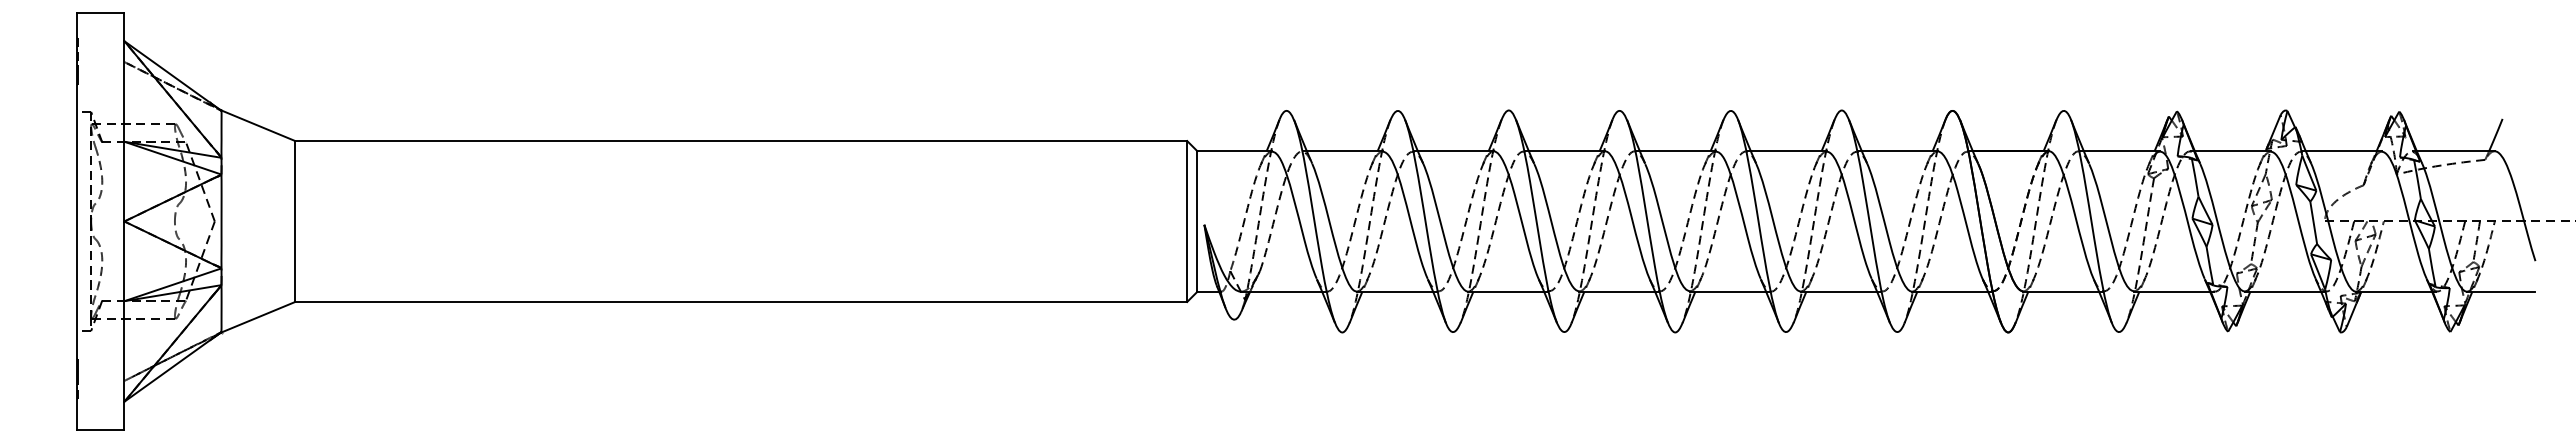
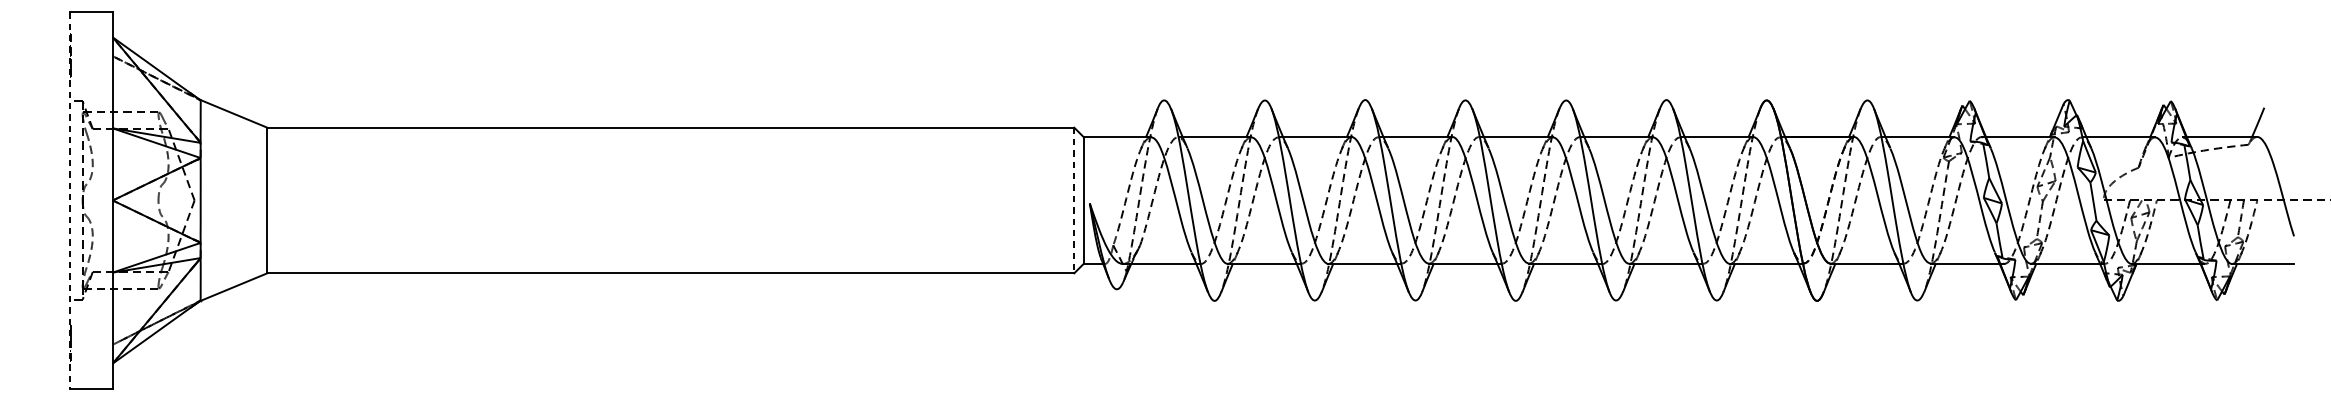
line: (77, 222) -> (70, 201), solid -> dashed
line: (1187, 222) -> (1074, 201), solid -> dashed

